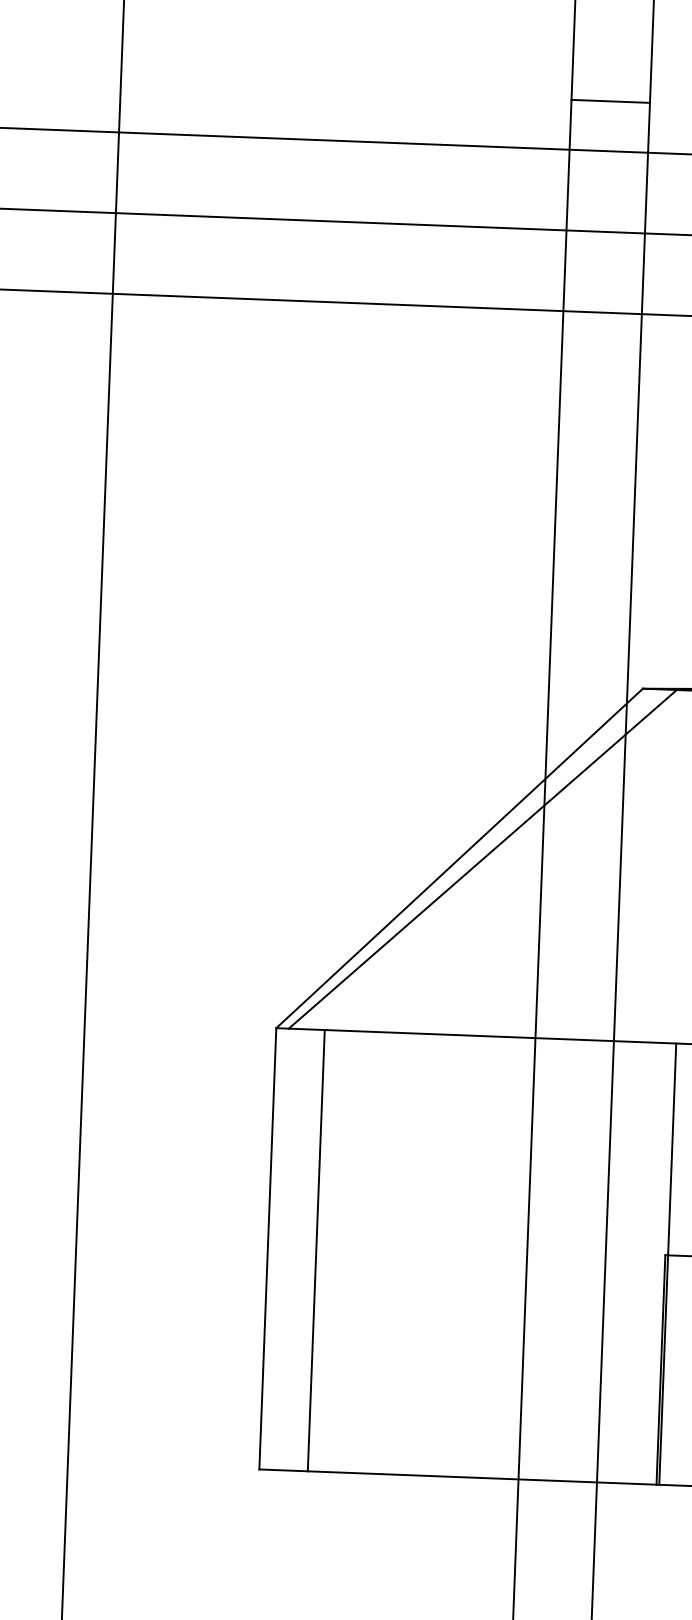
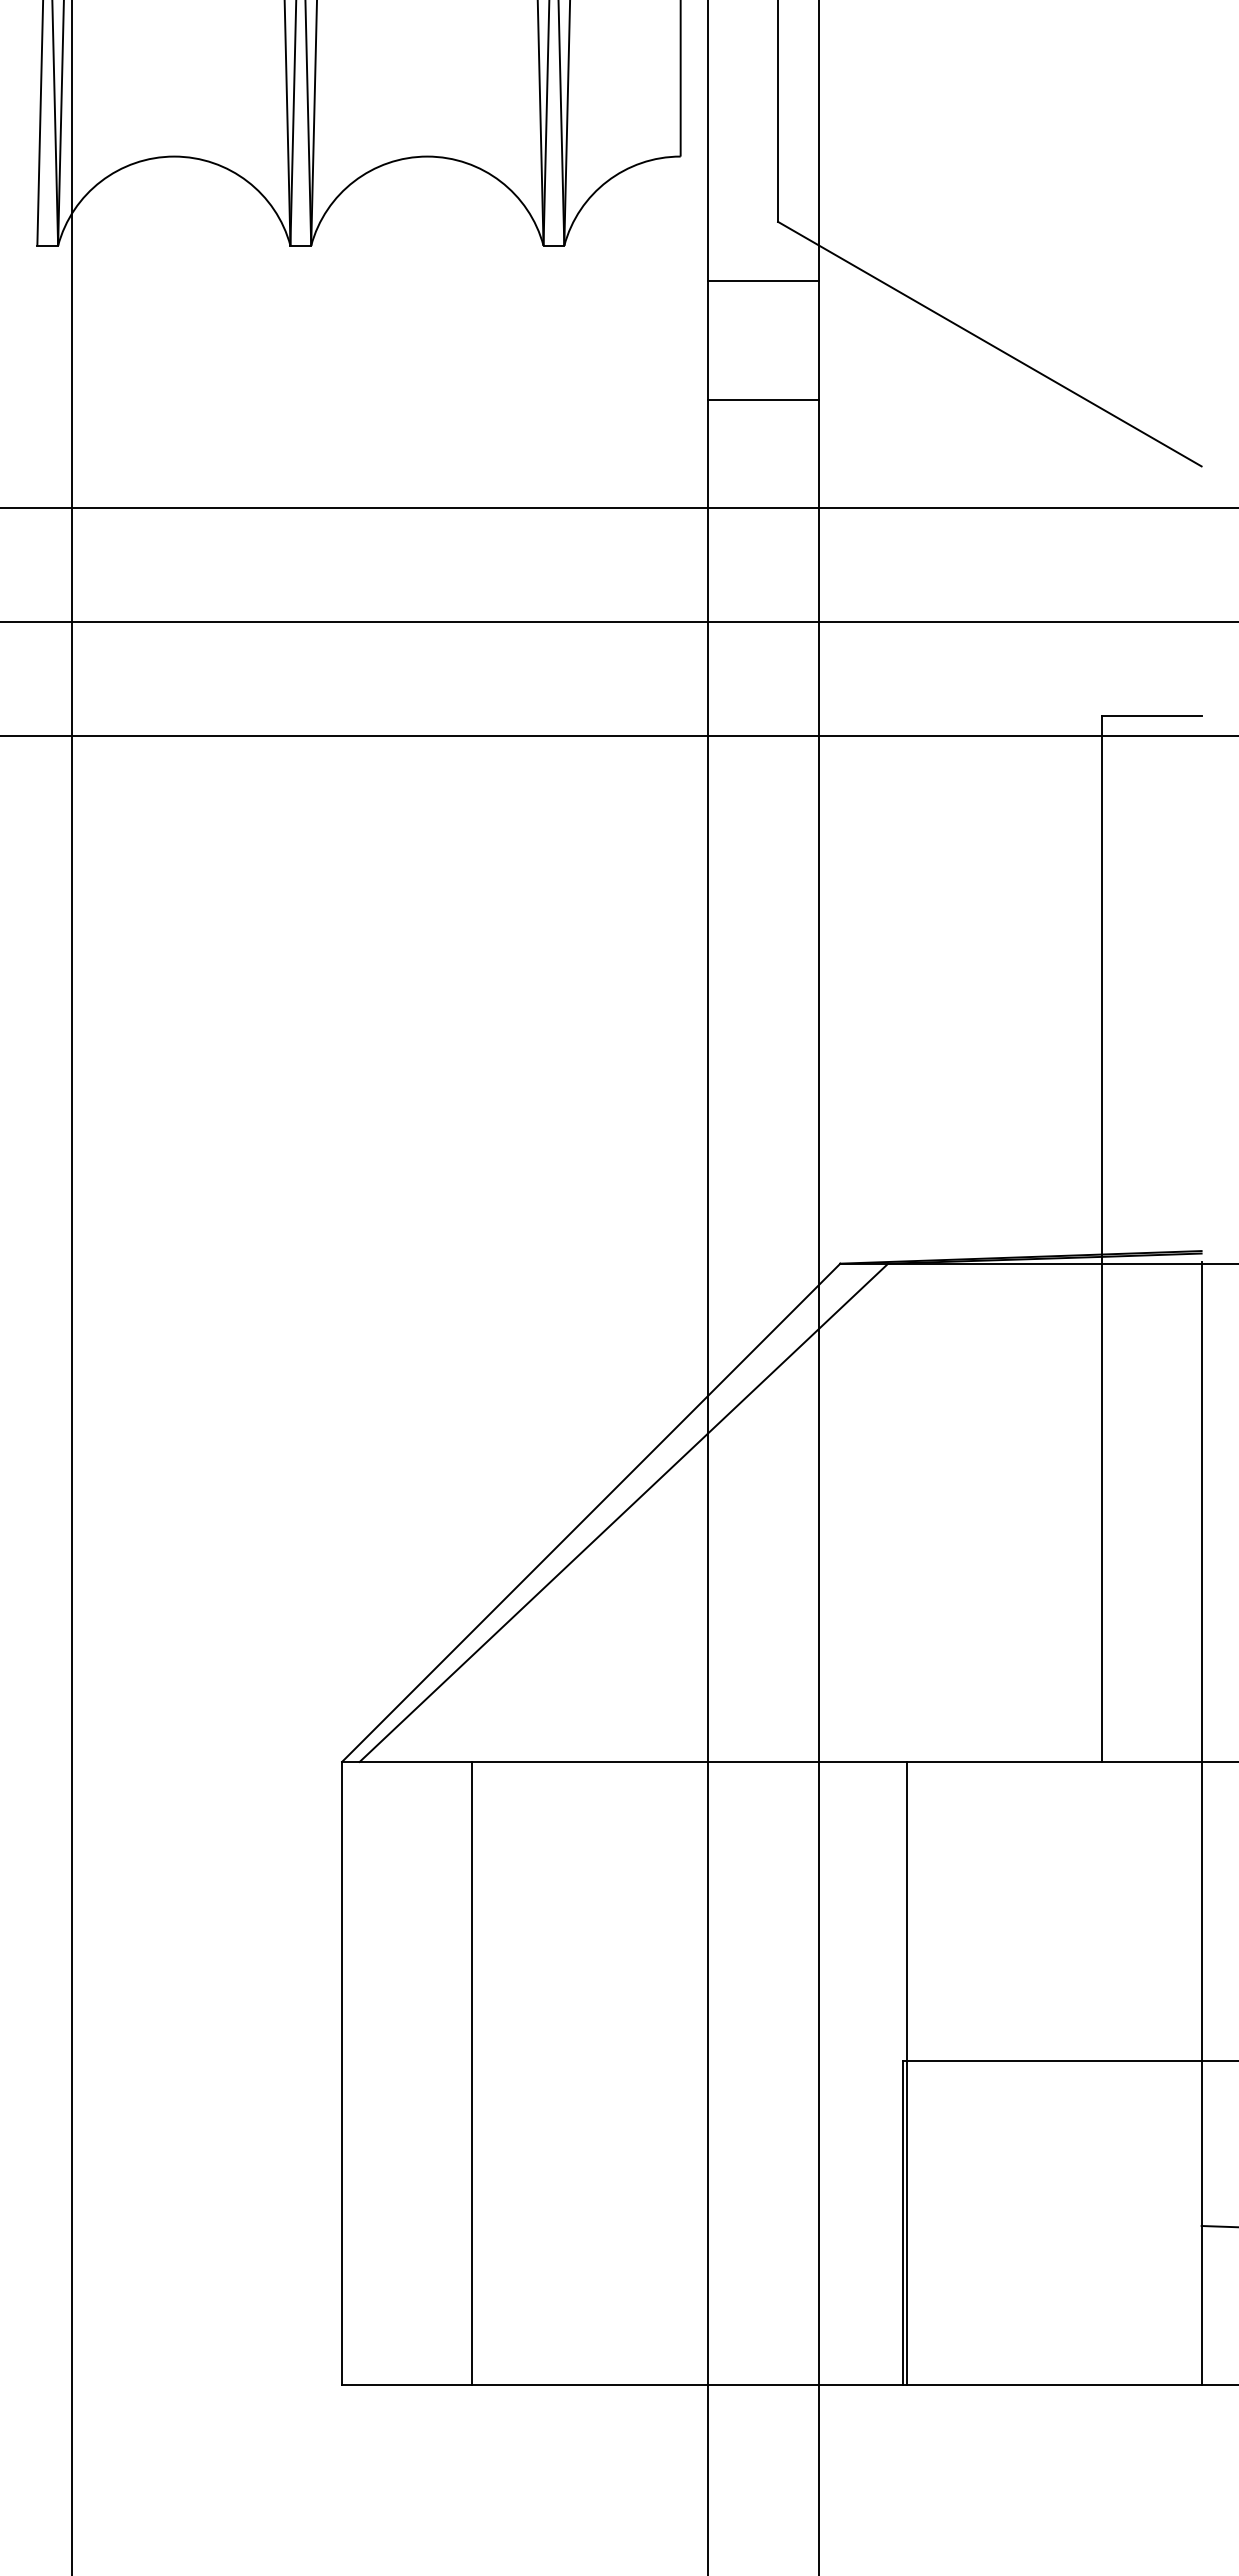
line: (610, 101) -> (762, 399), moved
line: (316, 1250) -> (472, 2072), moved

